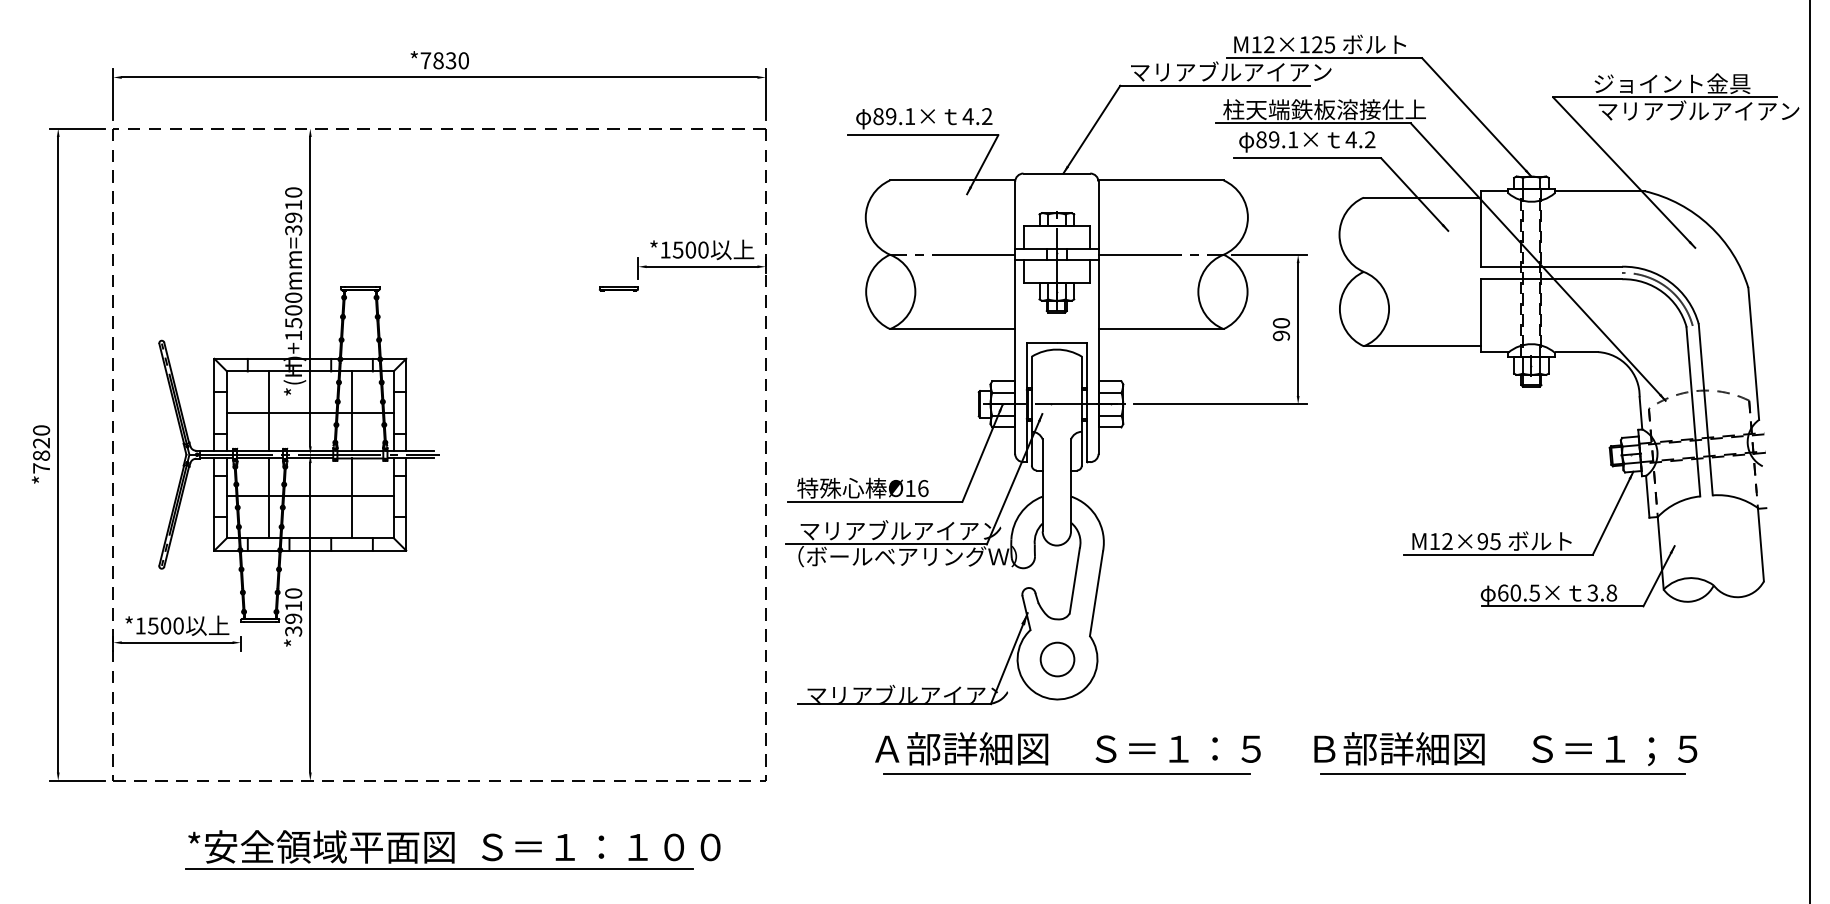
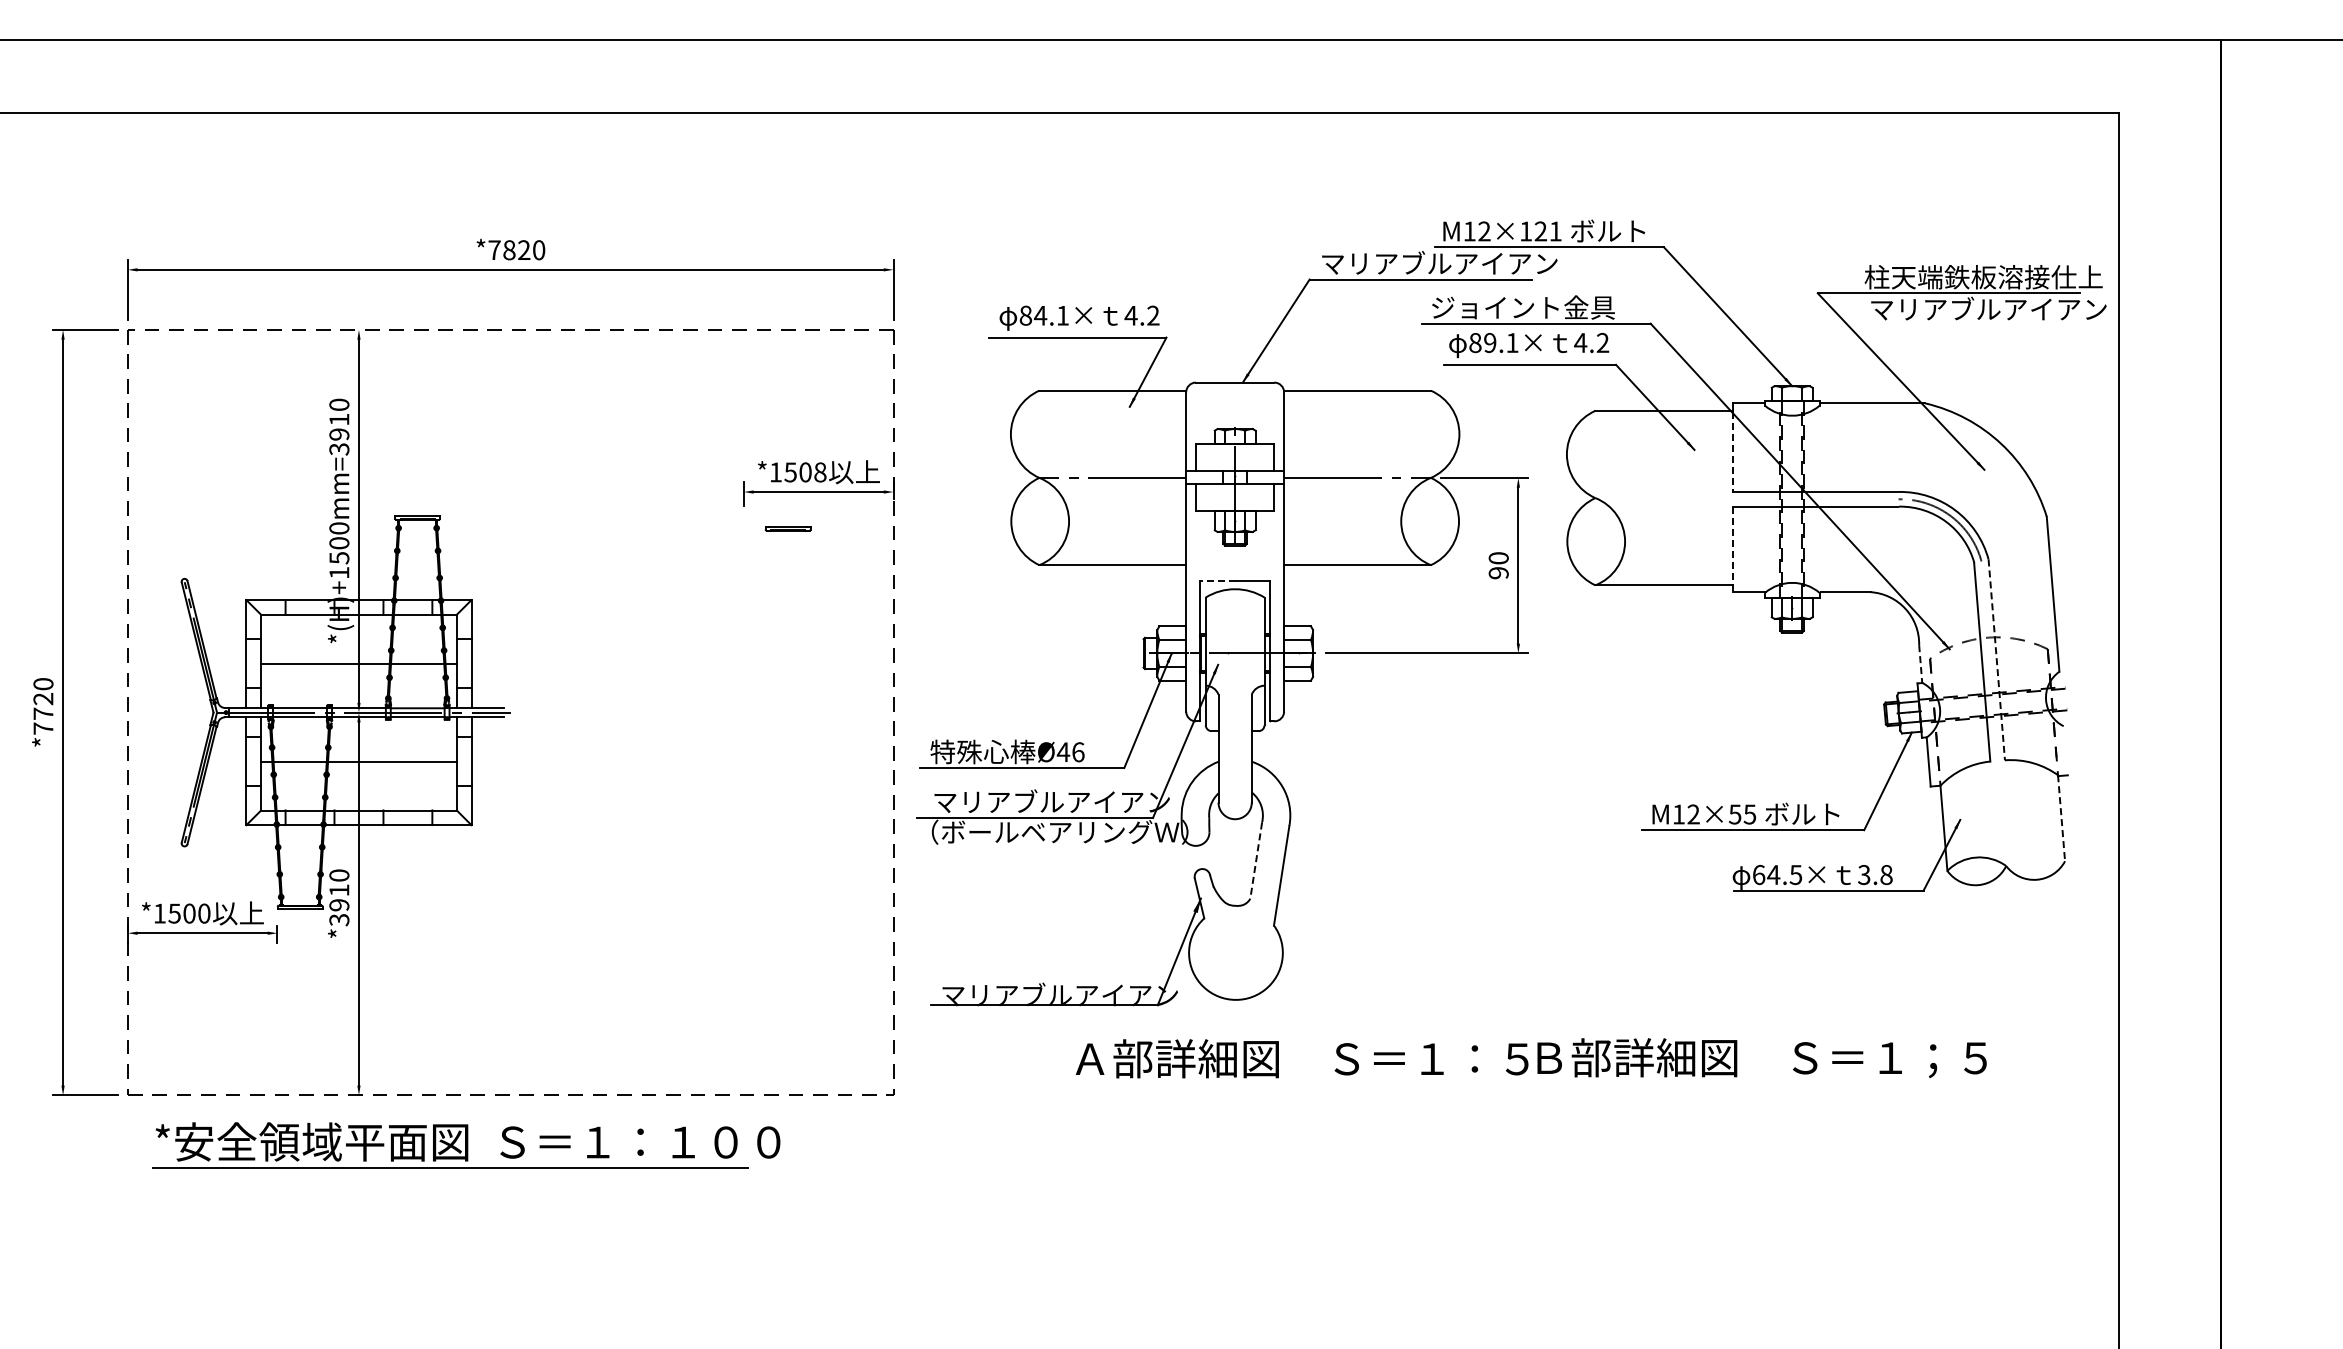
text: (1329, 44) -> (1555, 231), M12×125 -> M12×121
text: (451, 61) -> (524, 250), *7830 -> *7820
text: (1694, 84) -> (1983, 277), ジョイント金具 -> 柱天端鉄板溶接仕上
text: (1324, 109) -> (1549, 307), 柱天端鉄板溶接仕上 -> ジョイント金具
text: (891, 116) -> (1040, 315), 89.1× -> 84.1×
line: (1481, 233) -> (1733, 452), solid -> dashed
text: (703, 250) -> (820, 472), *1500 -> *1508
part: (618, 288) -> (787, 528), moved
line: (1481, 315) -> (1733, 549), solid -> dashed
line: (1041, 343) -> (1217, 581), solid -> dashed
line: (1705, 409) -> (1996, 659), solid -> dashed
line: (269, 411) -> (310, 661), removed
line: (351, 411) -> (407, 661), removed
line: (1640, 413) -> (1920, 664), solid -> dashed
text: (41, 455) -> (43, 713), *7820 -> *7720
text: (910, 487) -> (1063, 751), Ø16 -> Ø46
line: (269, 498) -> (310, 763), removed
line: (351, 498) -> (407, 763), removed
text: (1483, 541) -> (1735, 814), M12×95 -> M12×55
line: (1760, 544) -> (2061, 818), solid -> dashed
line: (1075, 580) -> (1256, 860), solid -> dashed
text: (1515, 593) -> (1773, 875), 60.5× -> 64.5×
circle: (1057, 659) -> (1235, 952), removed
text: (1067, 748) -> (1301, 1058), moved
line: (1067, 774) -> (1247, 1087), removed
line: (1502, 774) -> (1758, 1087), removed
part: (453, 849) -> (466, 1145), moved

